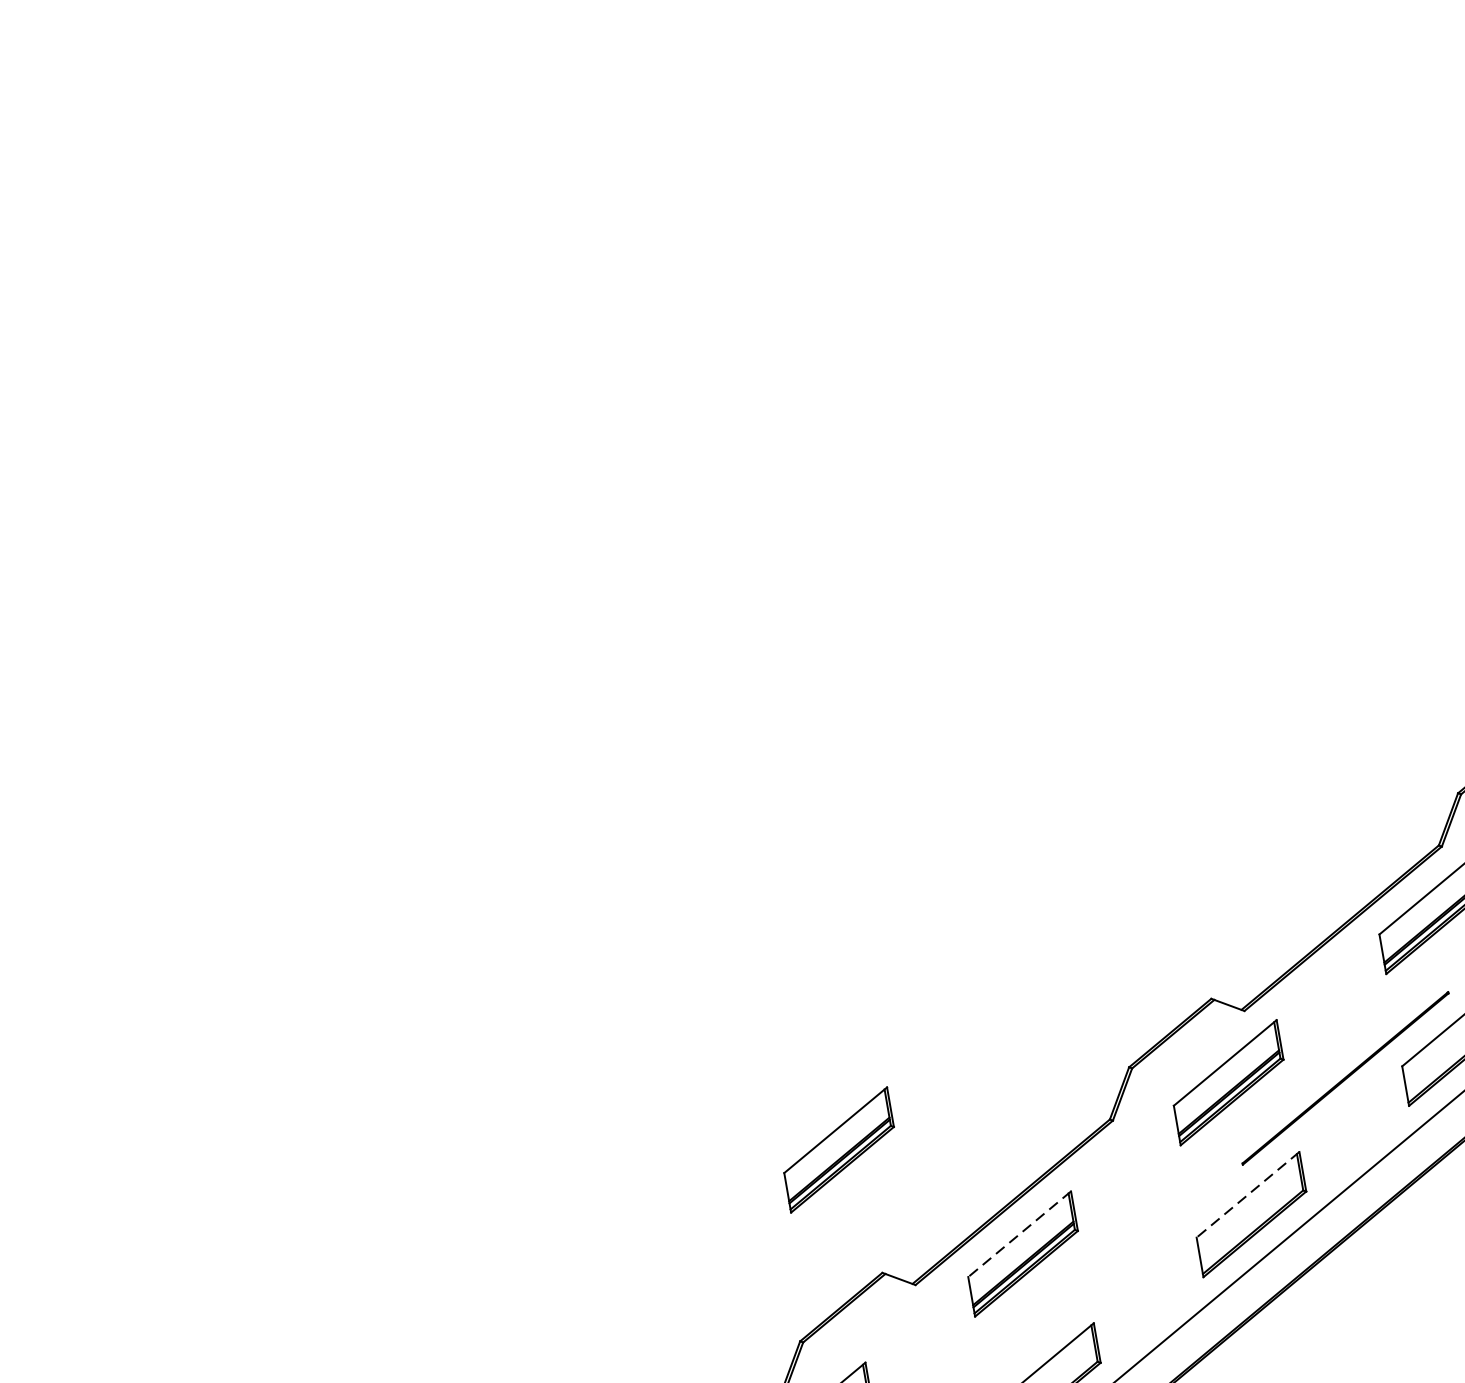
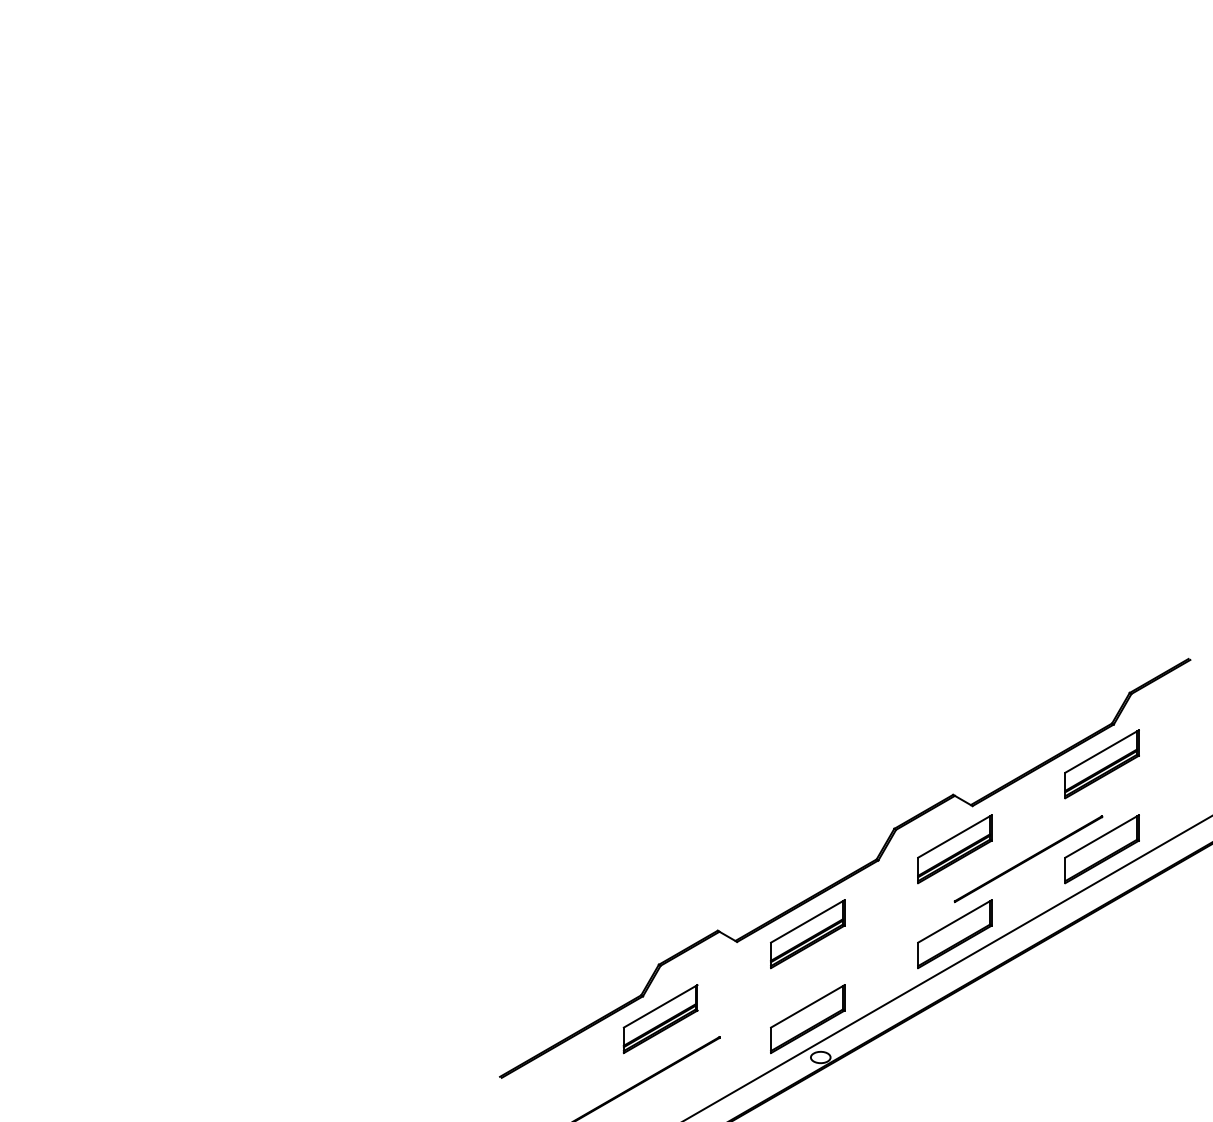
part: (838, 1150) -> (703, 849), removed
line: (1247, 1195) -> (954, 921), dashed -> solid
line: (1019, 1234) -> (807, 921), dashed -> solid

